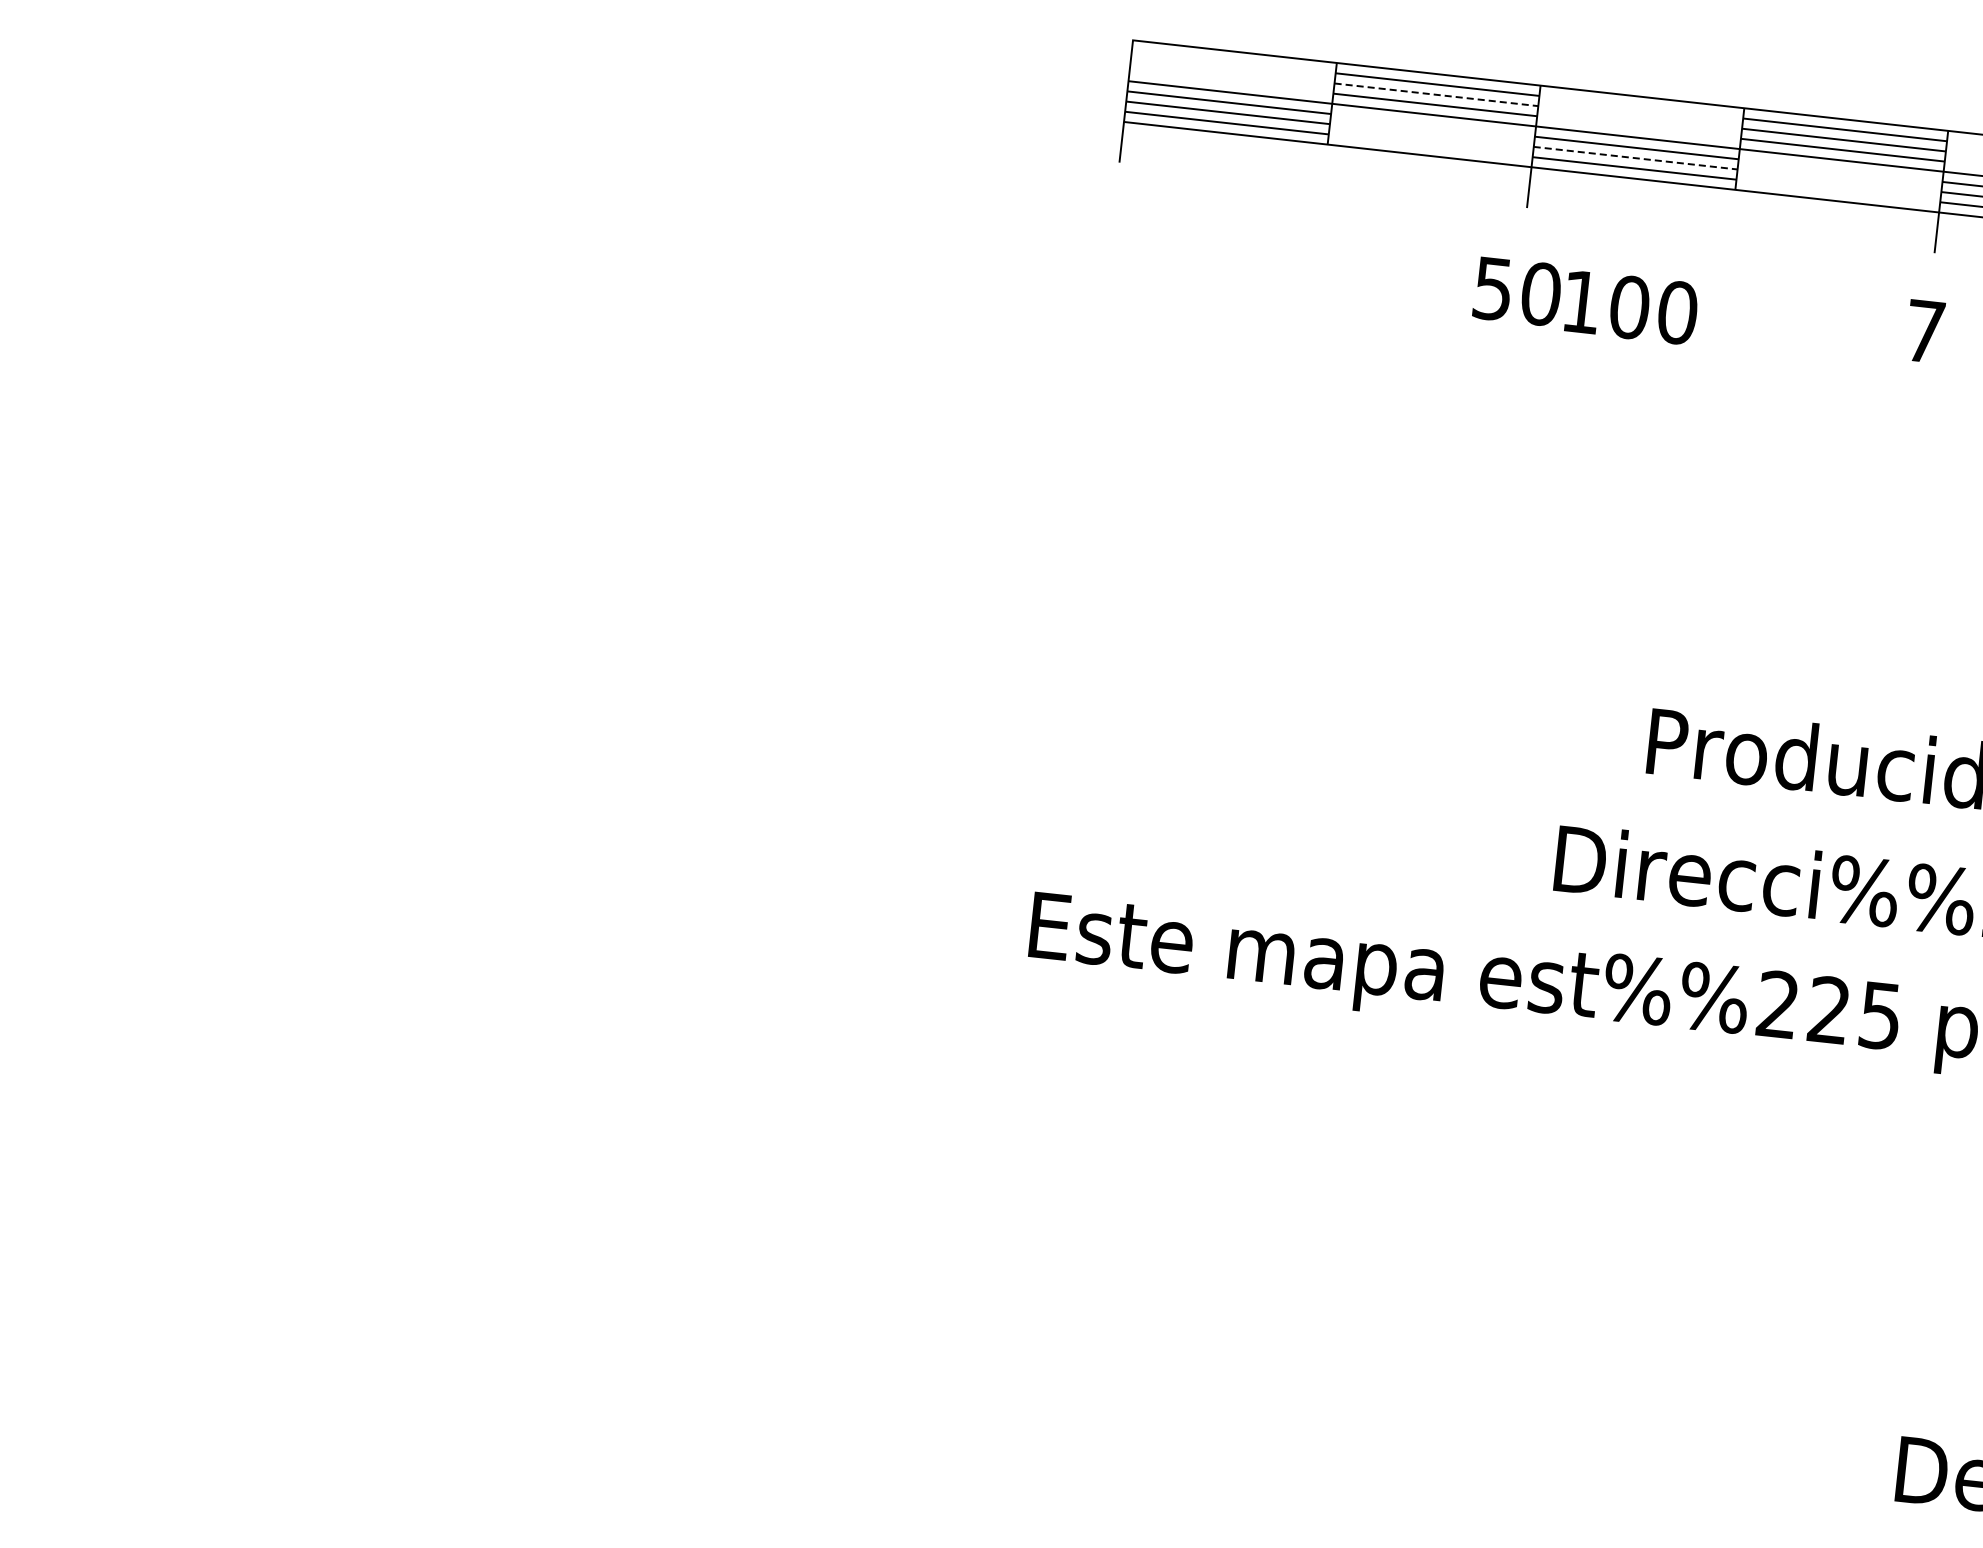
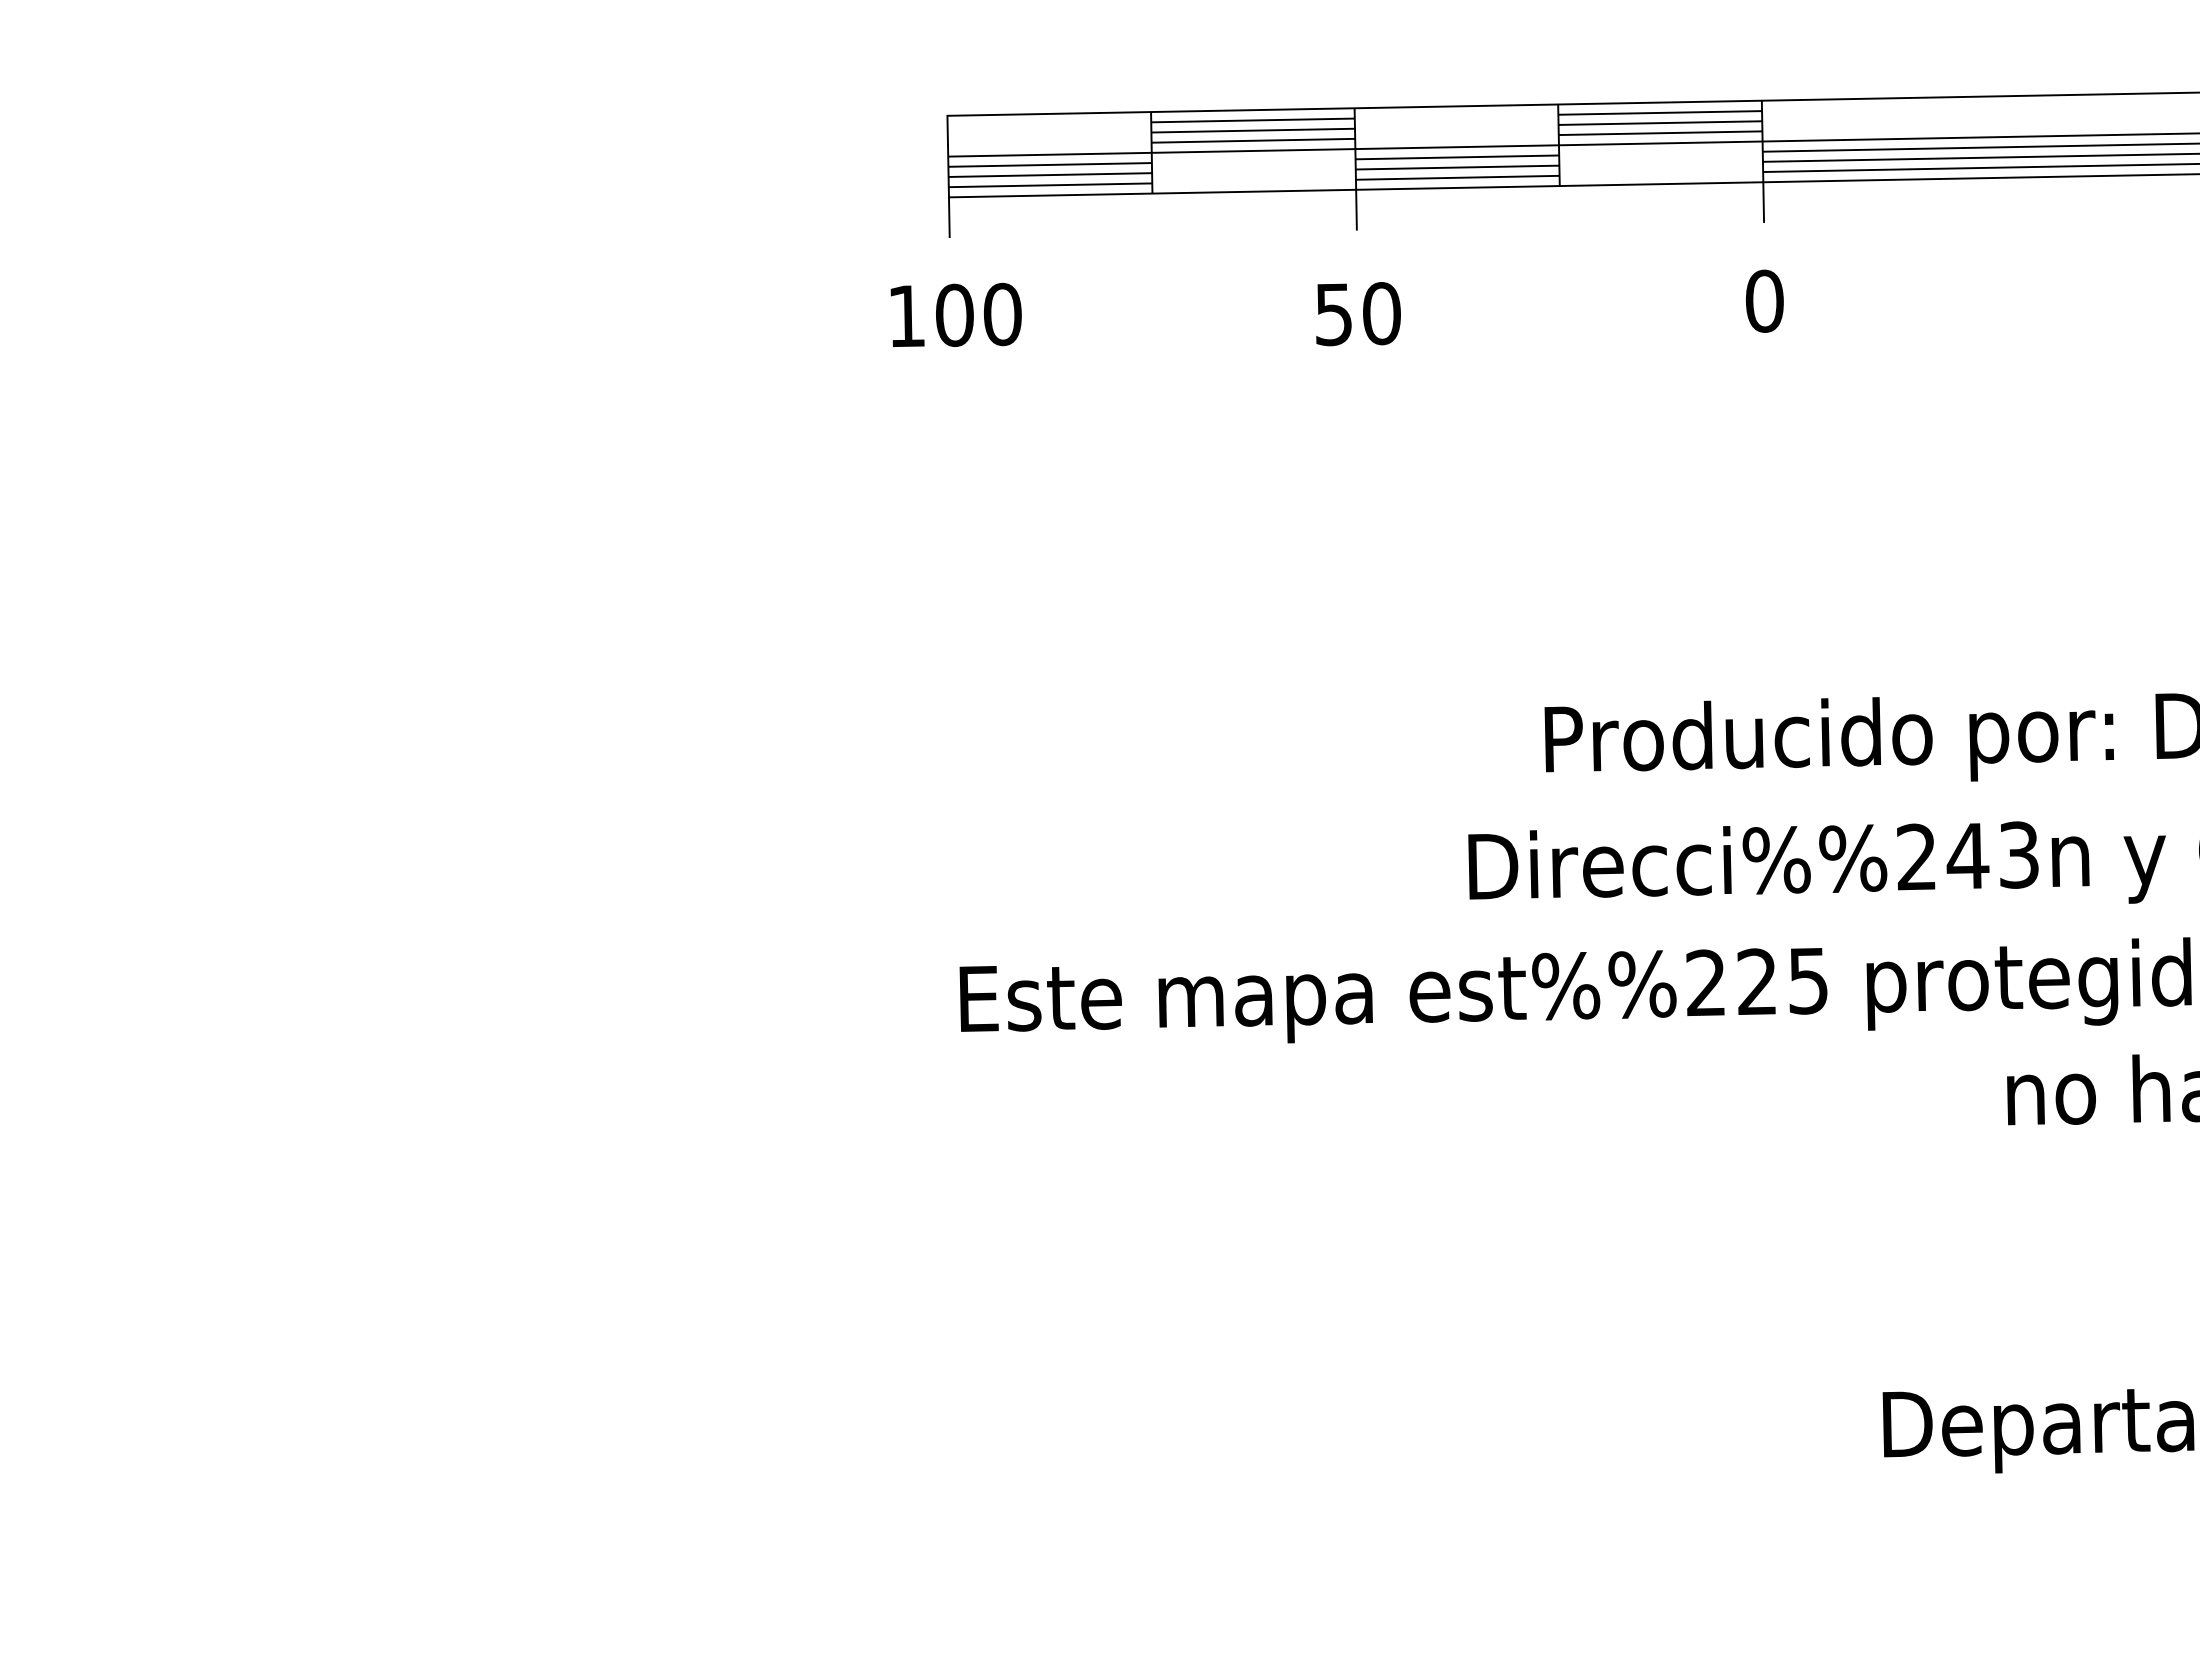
line: (1436, 94) -> (1253, 130), dashed -> solid
line: (1635, 158) -> (1457, 167), dashed -> solid
text: (1630, 306) -> (955, 314), moved
text: (1924, 330) -> (1764, 300), 7 -> 0

